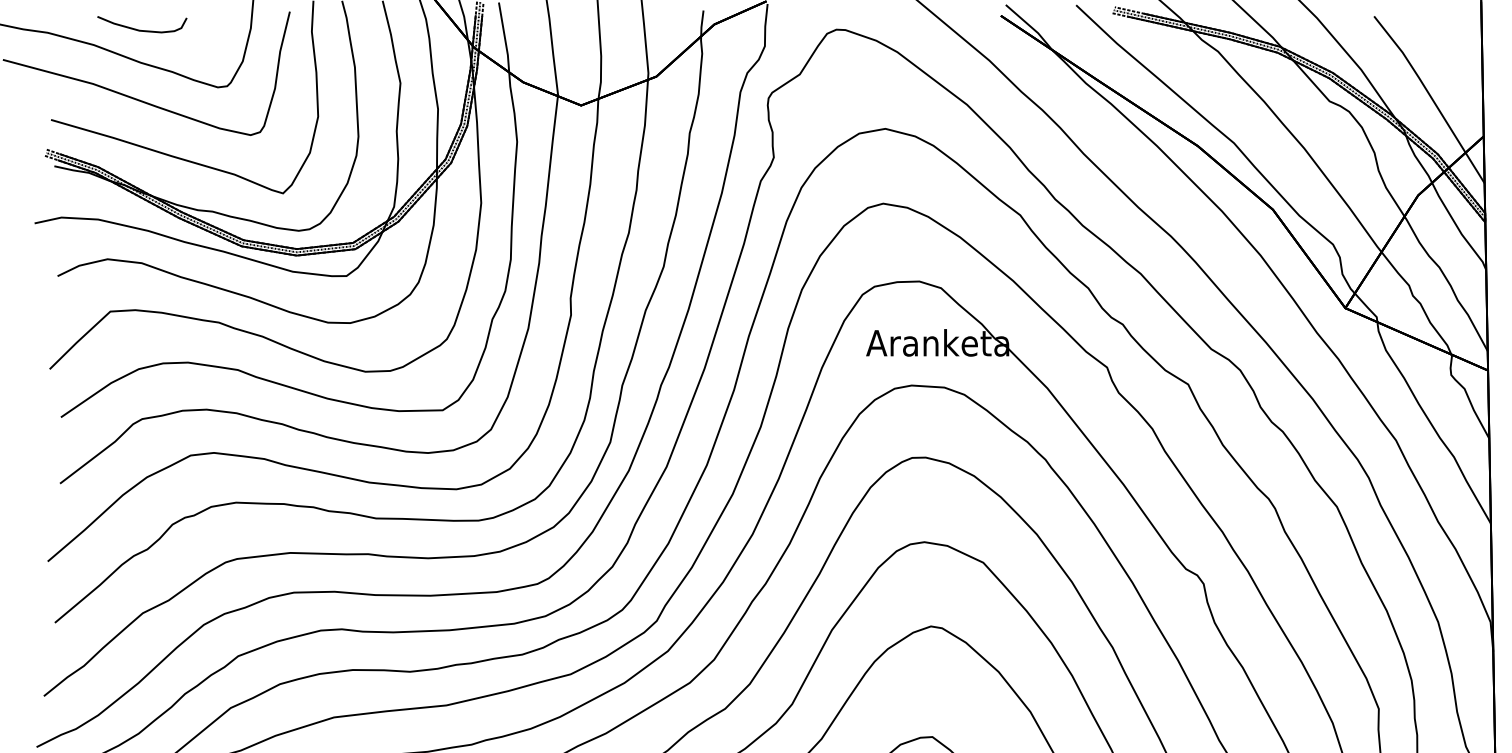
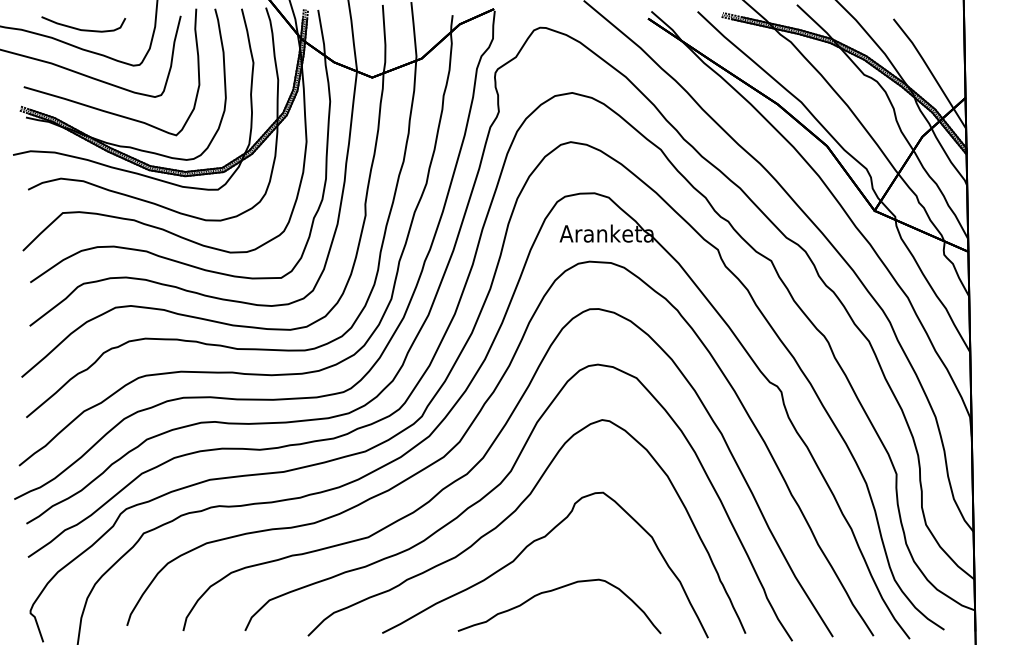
part: (141, 24) -> (83, 24), size x1.43

